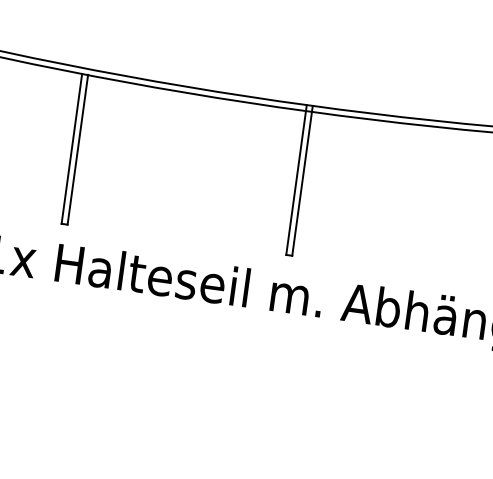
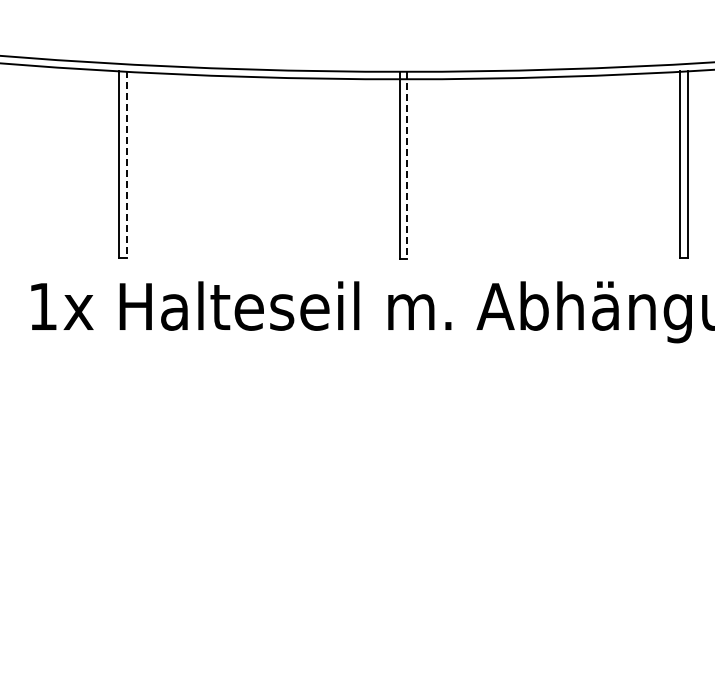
line: (77, 149) -> (126, 164), solid -> dashed
line: (302, 180) -> (407, 165), solid -> dashed

